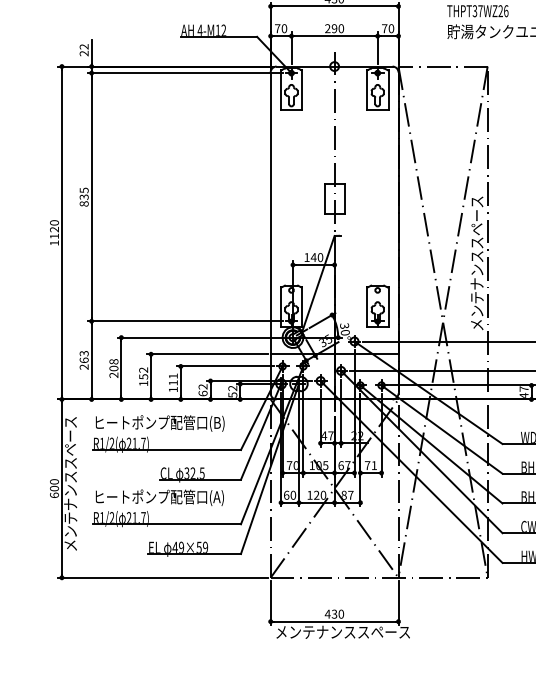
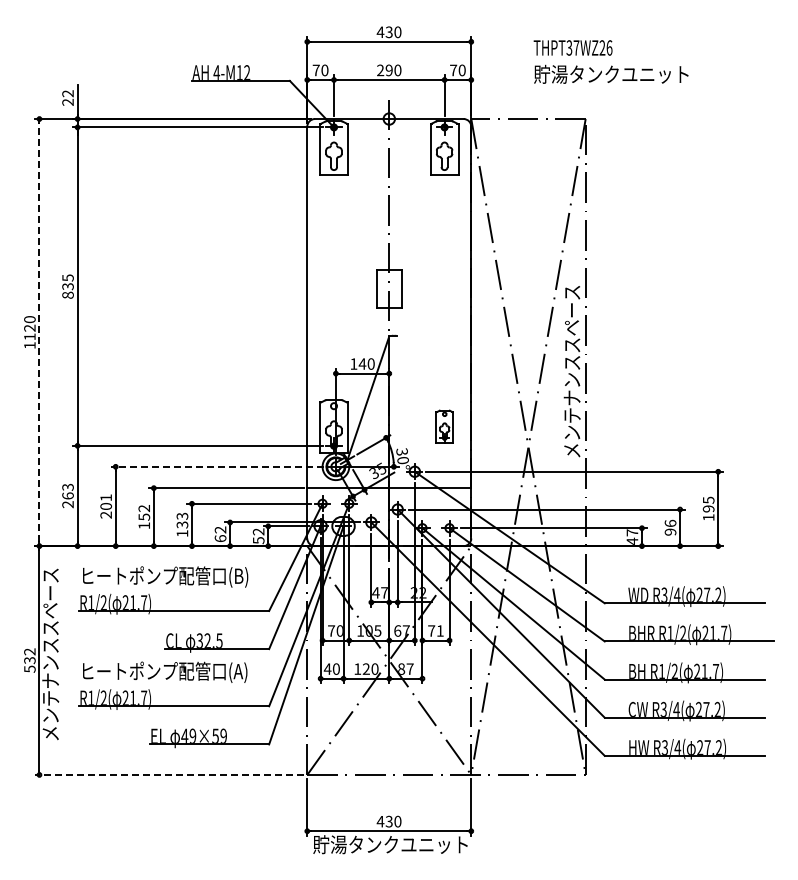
line: (61, 232) -> (39, 332), solid -> dashed
part: (377, 306) -> (444, 426), size x0.6
line: (200, 337) -> (217, 466), solid -> dashed
text: (114, 361) -> (106, 497), 208 -> 201
text: (173, 379) -> (182, 520), 111 -> 133
text: (54, 488) -> (29, 660), 600 -> 532
text: (286, 494) -> (327, 668), 60 -> 40
line: (162, 577) -> (168, 774), solid -> dashed
text: (342, 632) -> (399, 844), メンテナンススペース -> 貯湯タンクユニット

